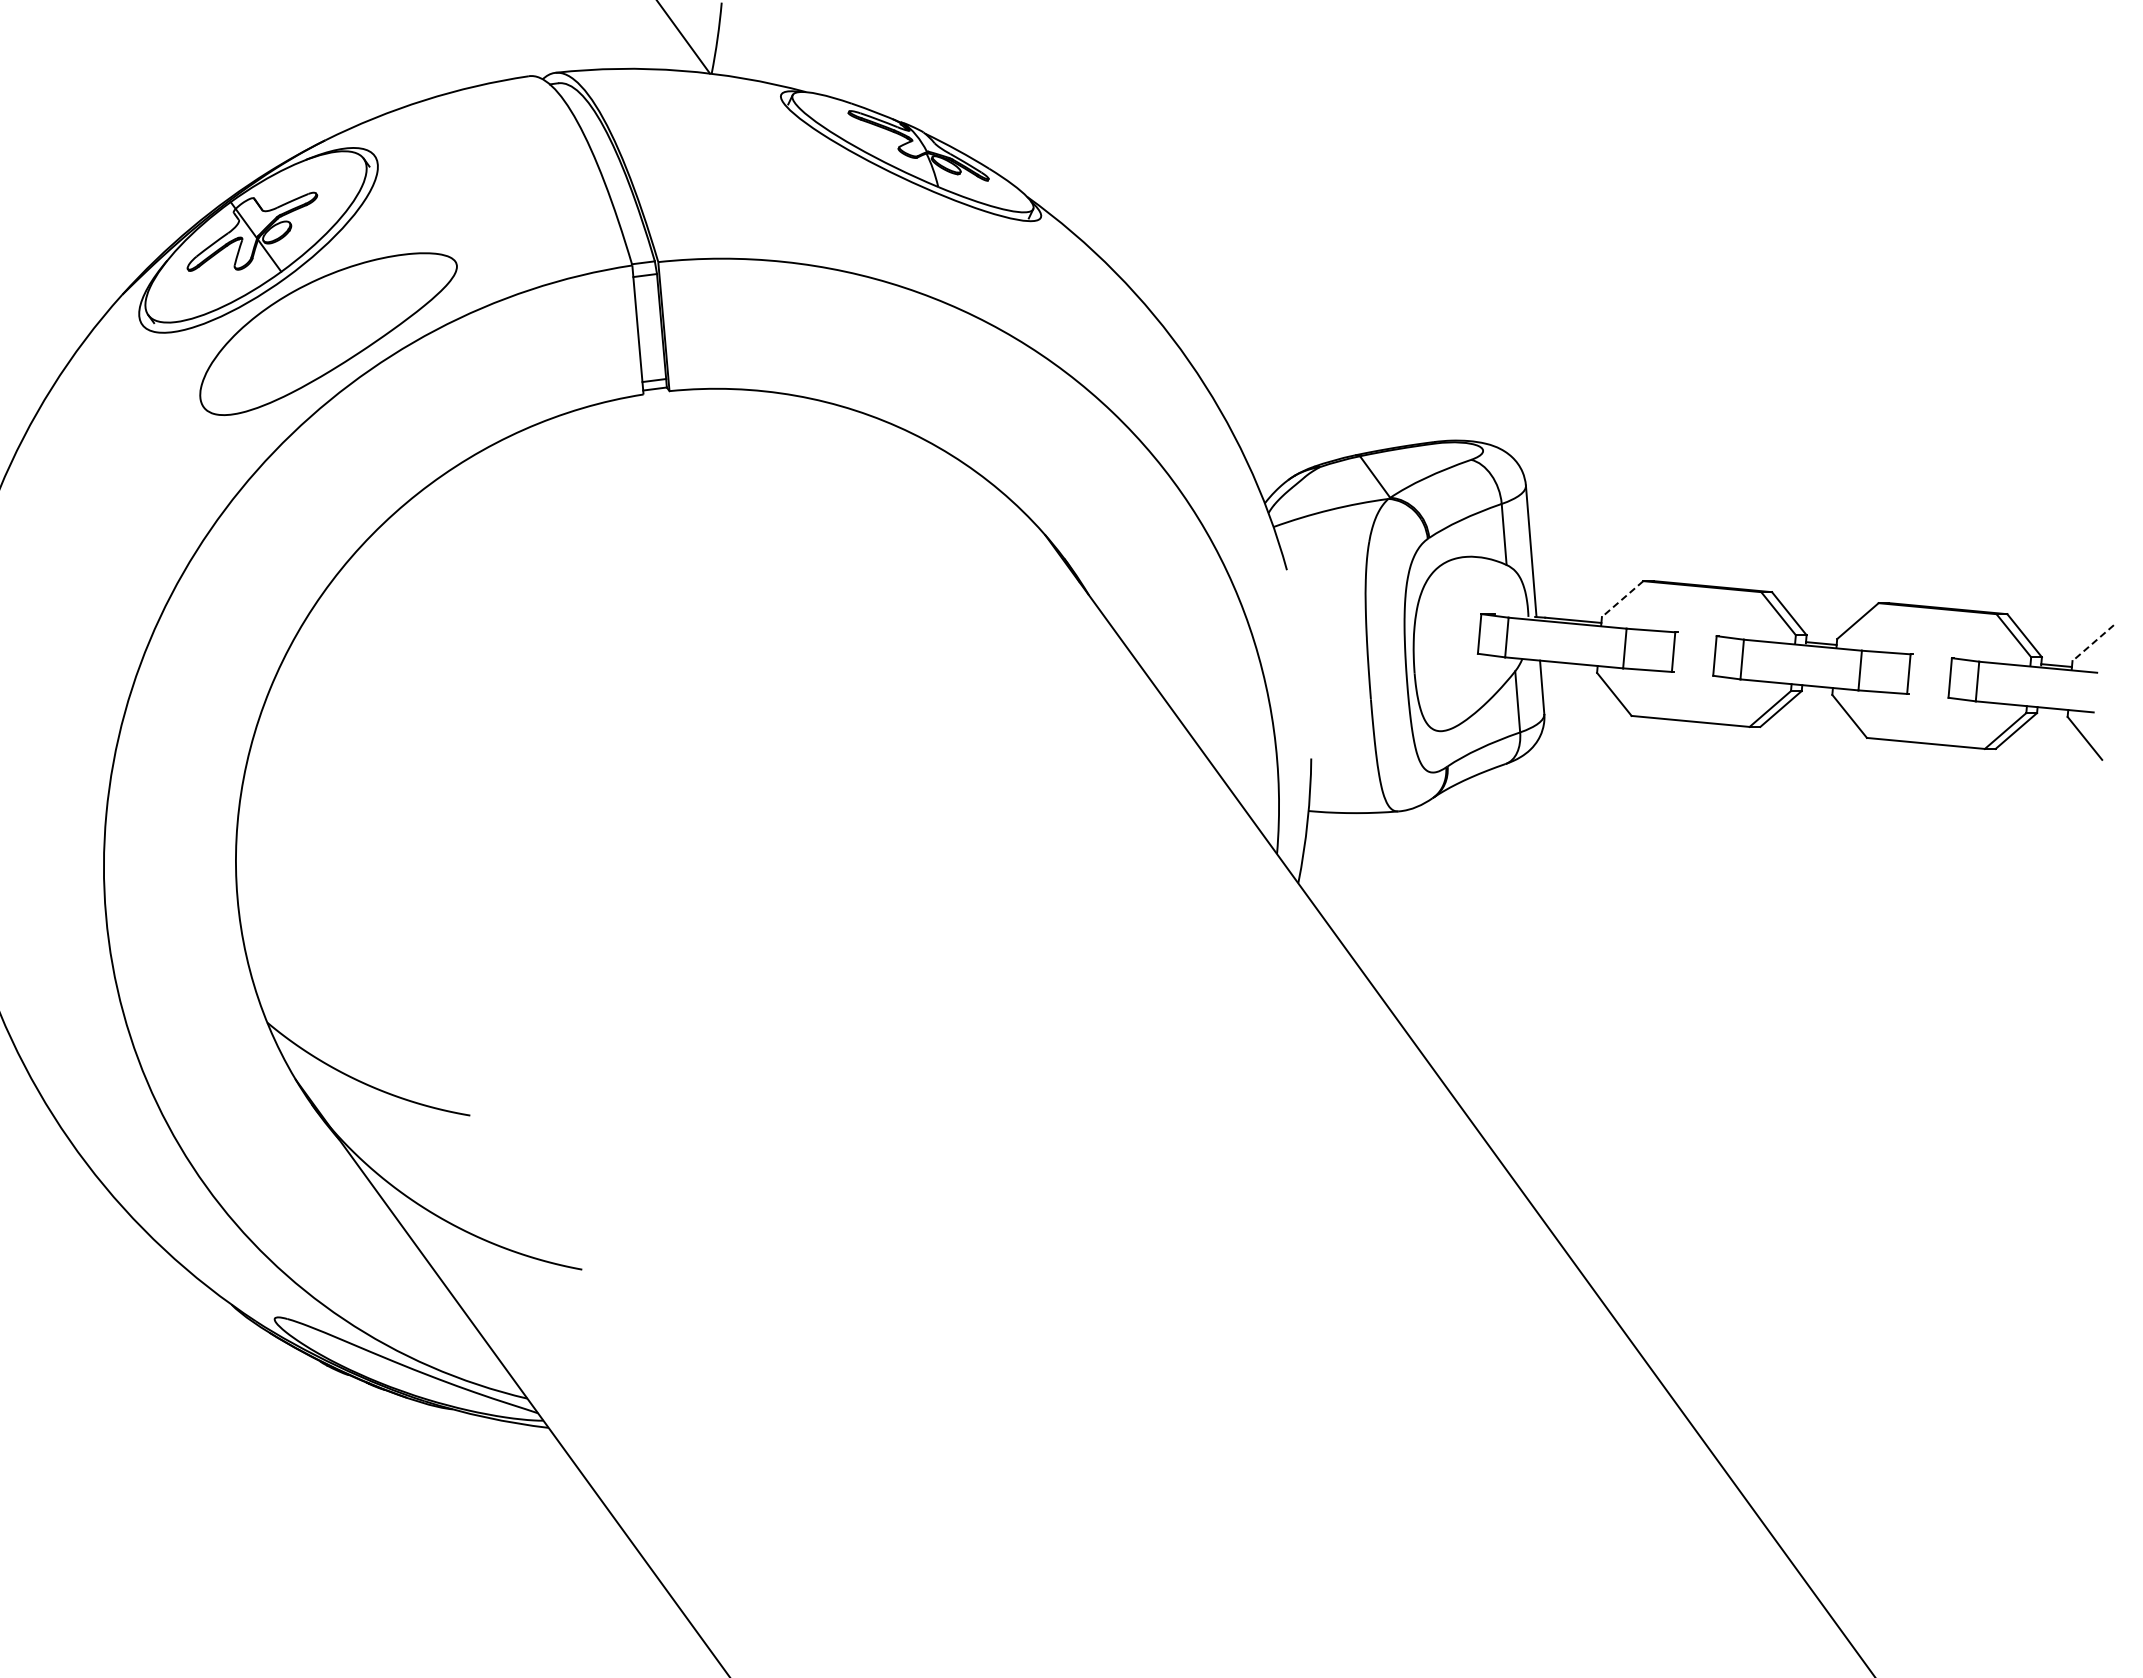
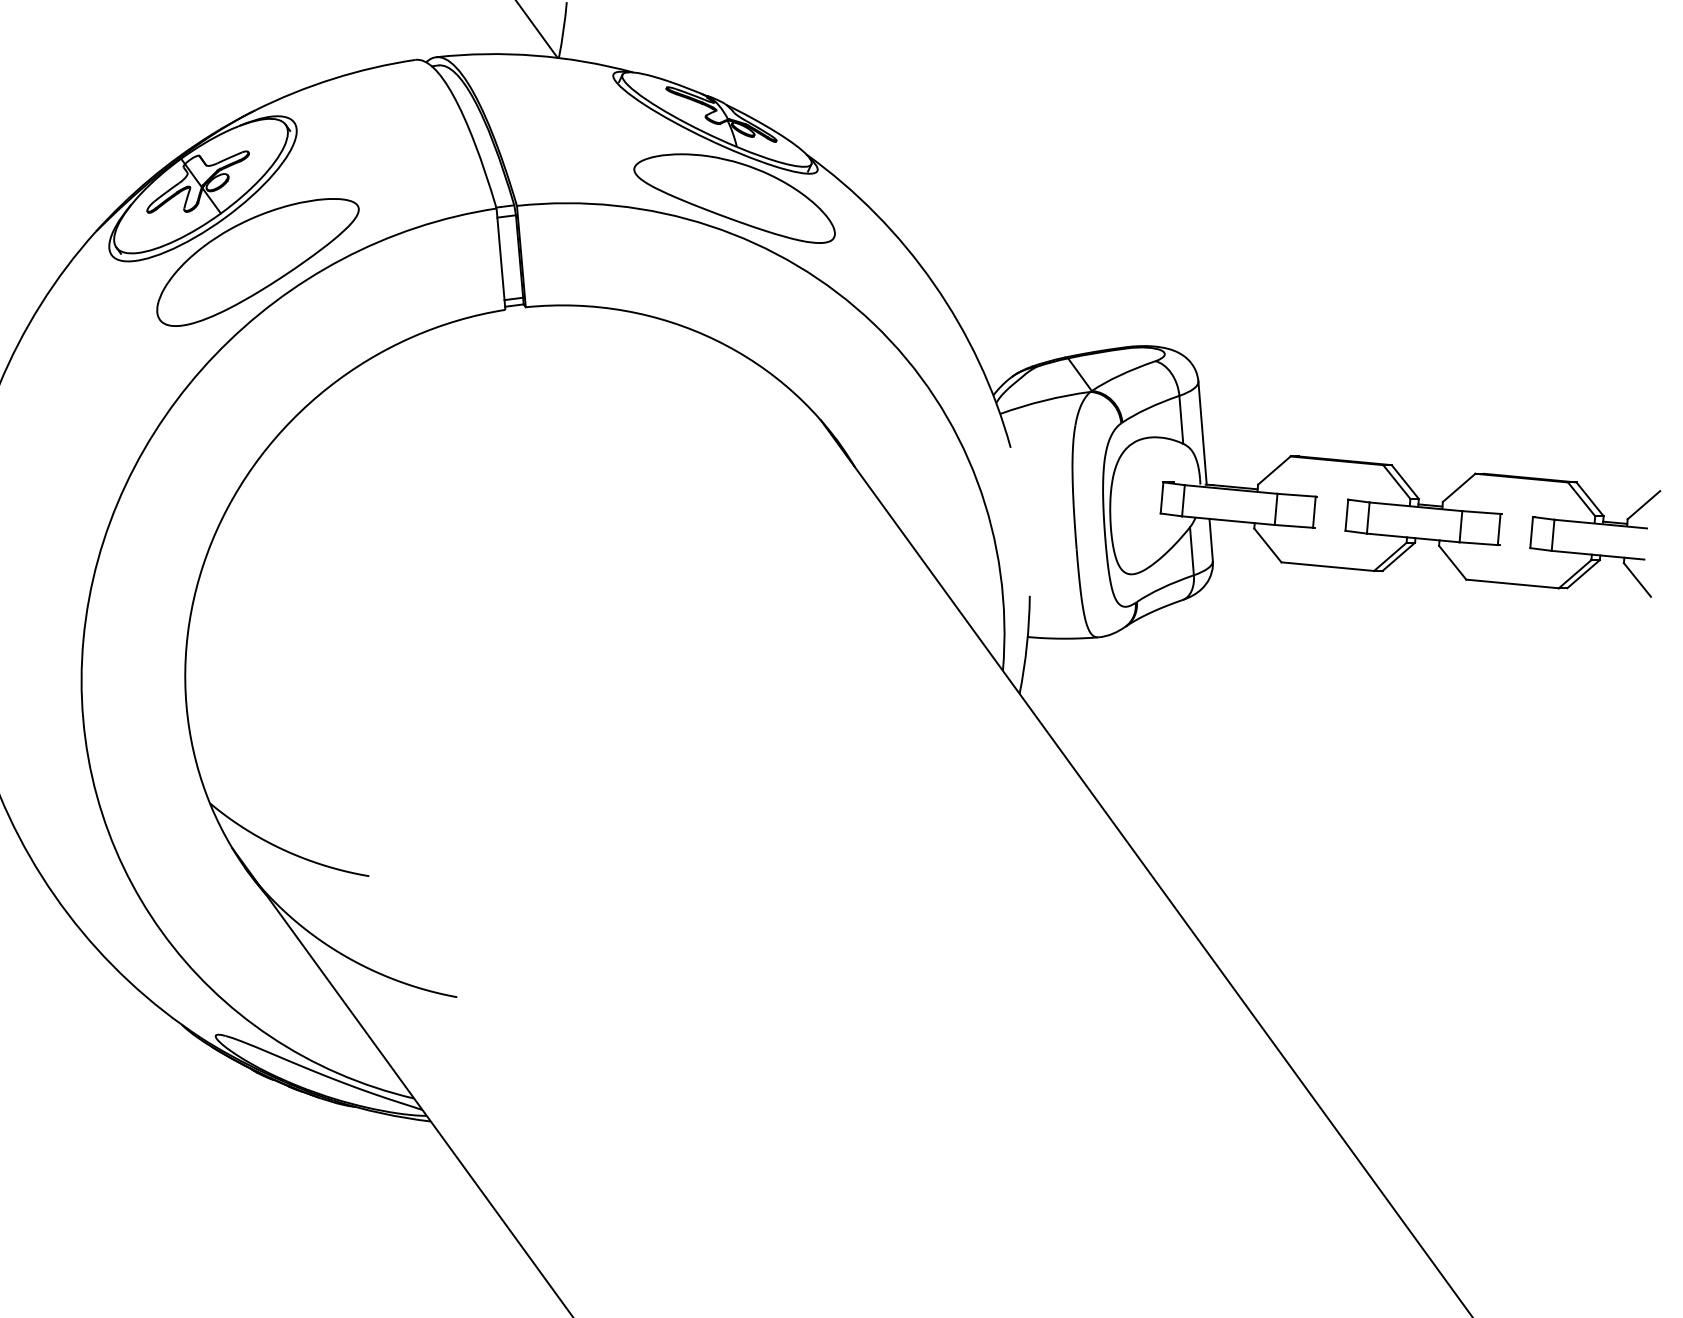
part: (935, 252) -> (734, 198), added
line: (1622, 599) -> (1274, 470), dashed -> solid
line: (2092, 643) -> (1643, 505), dashed -> solid

